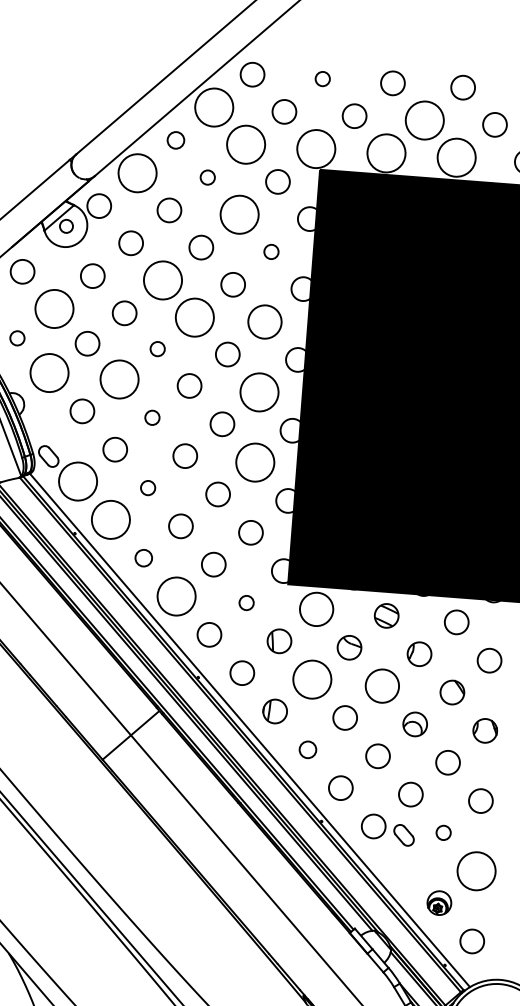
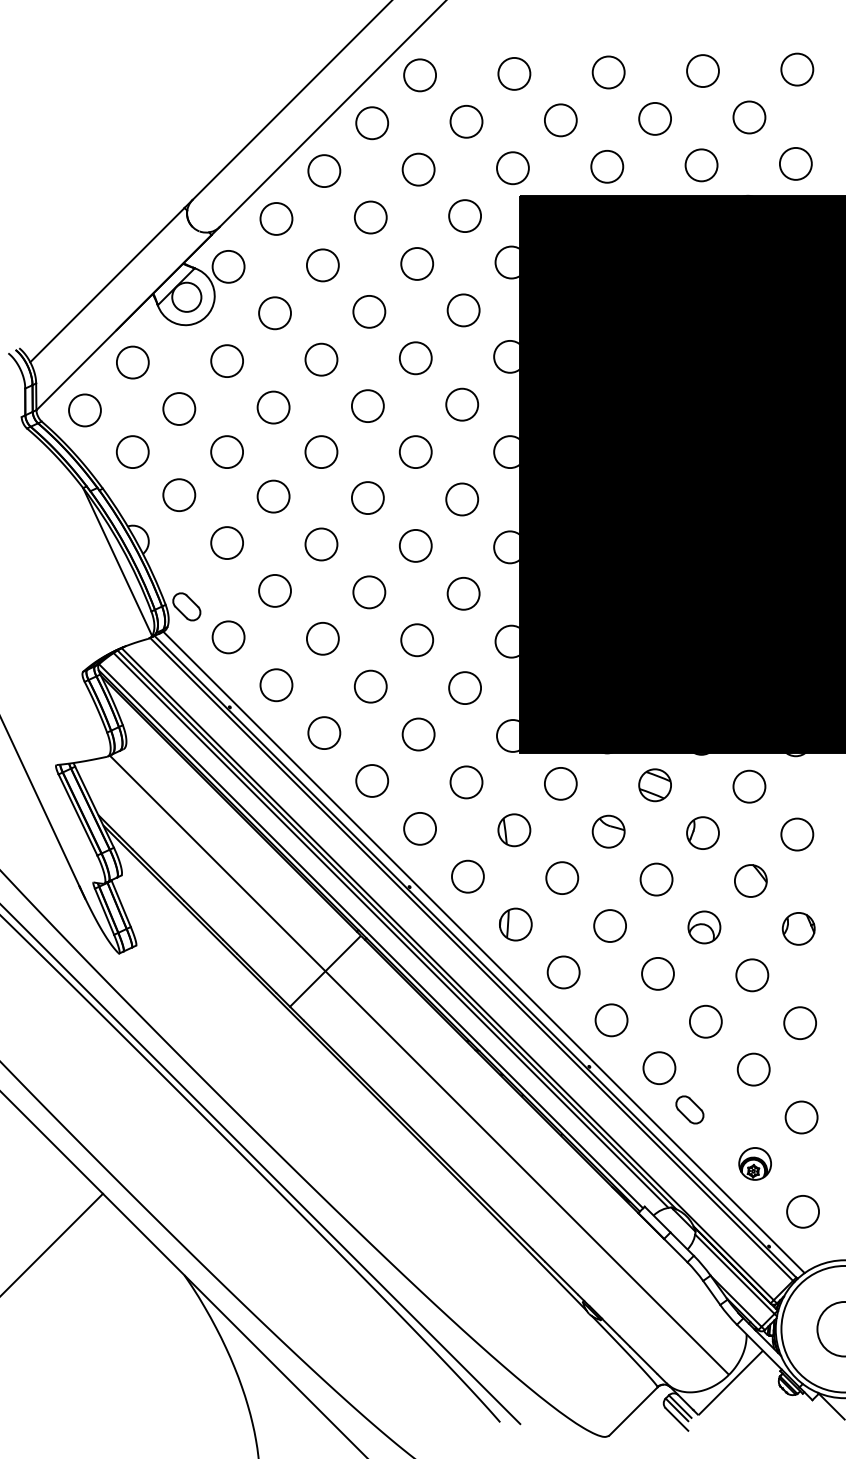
circle: (322, 78) -> (514, 73), size x1.67
circle: (214, 107) -> (372, 123), size x0.62
circle: (425, 120) -> (655, 118), size x0.62
circle: (176, 139) -> (324, 170), size x1.43
circle: (246, 144) -> (418, 169), size x0.62
circle: (315, 149) -> (512, 168), size x0.62
circle: (386, 153) -> (607, 166), size x0.62
circle: (456, 157) -> (701, 165), size x0.62
circle: (137, 172) -> (276, 218), size x0.62
circle: (207, 177) -> (370, 217), size x1.67
circle: (239, 214) -> (417, 263), size x0.62
circle: (66, 225) -> (186, 296), size x1.67
circle: (271, 252) -> (463, 310), size x1.67
circle: (163, 280) -> (321, 359), size x0.62
circle: (54, 308) -> (179, 408), size x0.62
circle: (194, 317) -> (367, 406), size x0.62
circle: (265, 321) -> (462, 404), size x0.71
circle: (17, 338) -> (132, 452), size x1.67
circle: (157, 348) -> (321, 451), size x1.67
circle: (49, 373) -> (179, 495), size x0.62
circle: (119, 379) -> (273, 496), size x0.62
circle: (259, 392) -> (462, 499), size x0.62
circle: (152, 417) -> (321, 544), size x1.67
circle: (255, 462) -> (463, 593), size x0.62
circle: (77, 481) -> (228, 637), size x0.62
circle: (147, 487) -> (322, 638), size x1.67
circle: (110, 520) -> (276, 685), size x0.62
circle: (143, 557) -> (324, 732), size x1.43
circle: (176, 596) -> (372, 780), size x0.62
circle: (246, 603) -> (466, 782), size x1.67
circle: (316, 609) -> (560, 783), size x0.71
circle: (312, 679) -> (562, 878), size x0.62
circle: (382, 686) -> (656, 879), size x0.71
circle: (307, 749) -> (563, 972), size x1.43
circle: (443, 832) -> (753, 1069), size x1.67
part: (403, 835) -> (689, 1109), moved
circle: (476, 871) -> (801, 1117), size x0.62

